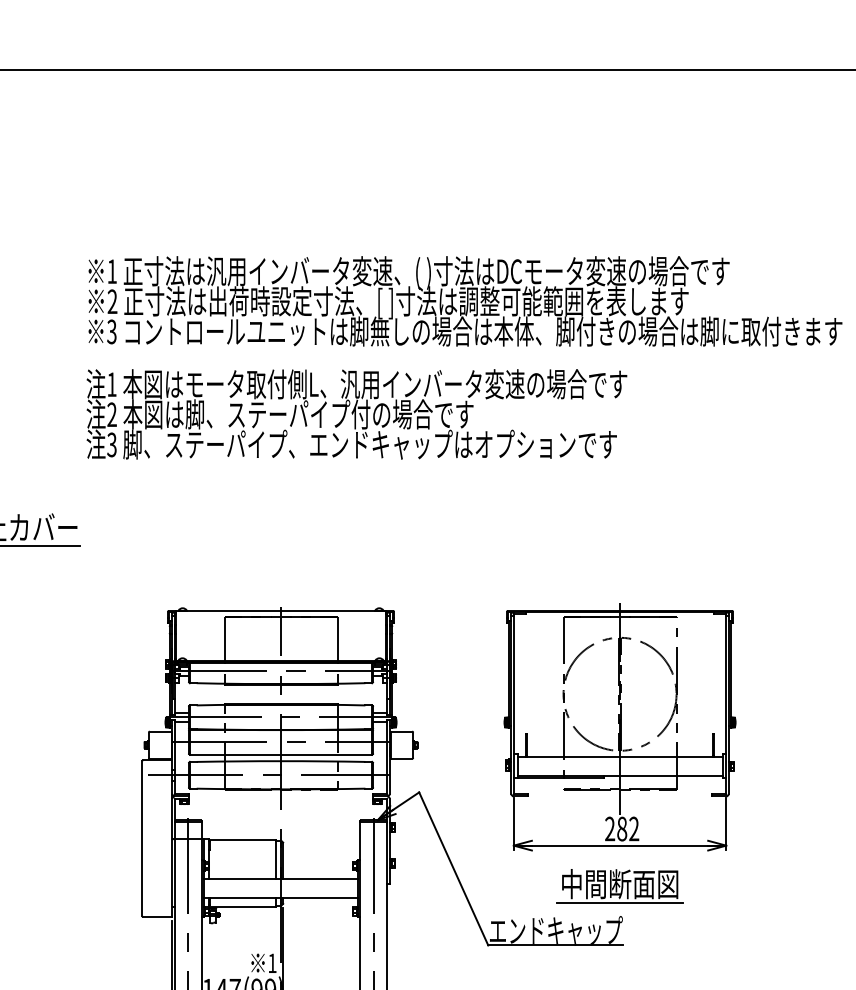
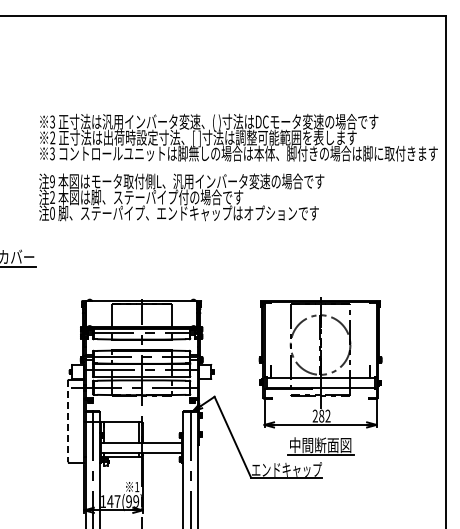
text: (112, 270) -> (52, 121), 1 -> 3
text: (112, 384) -> (52, 181), 1 -> 9
text: (112, 444) -> (52, 213), 3 -> 0
line: (142, 839) -> (68, 421), solid -> dashed

